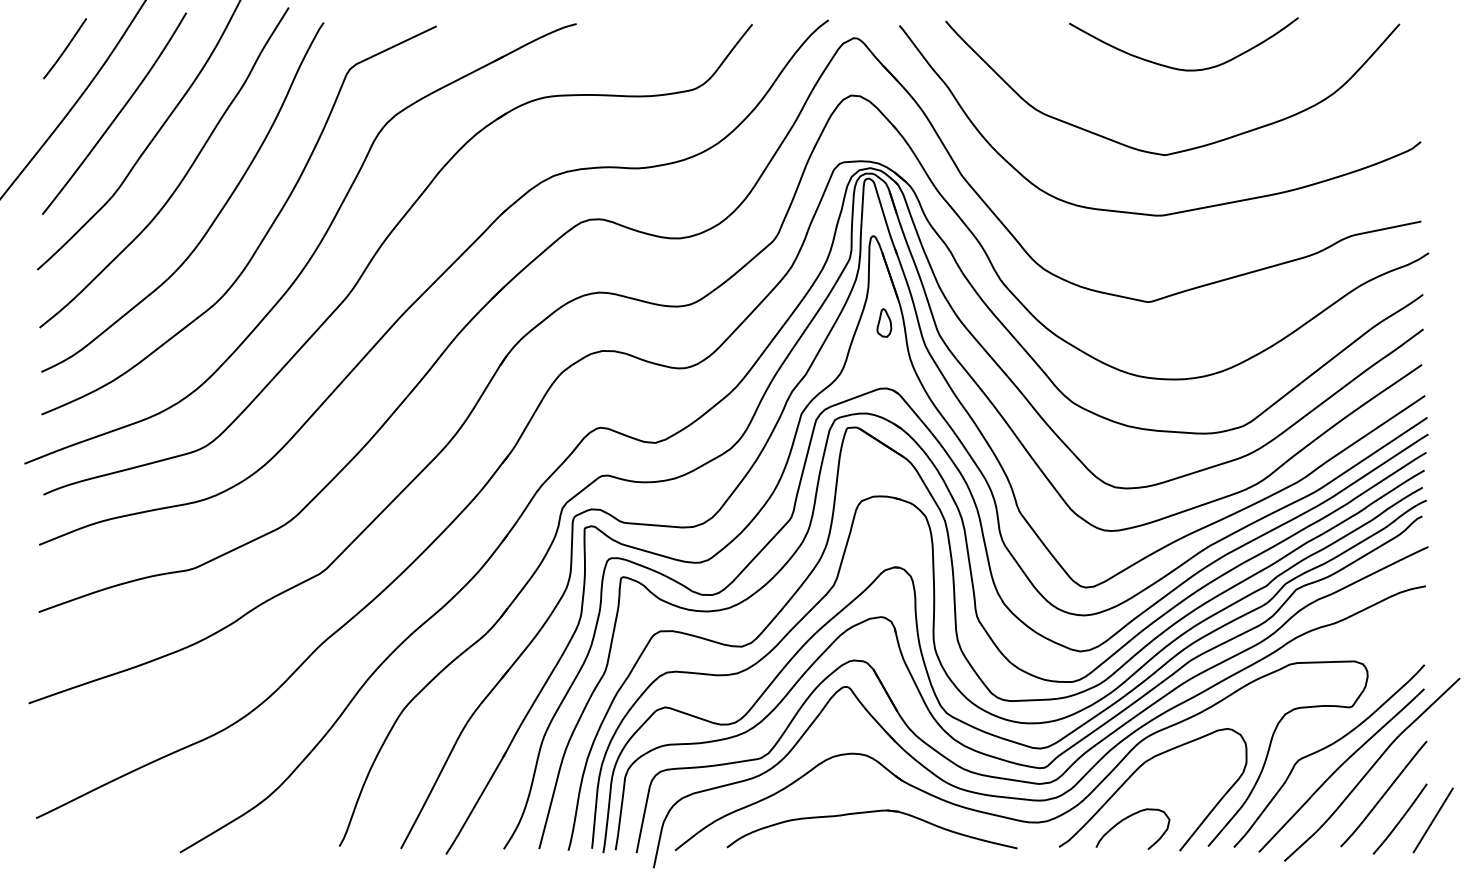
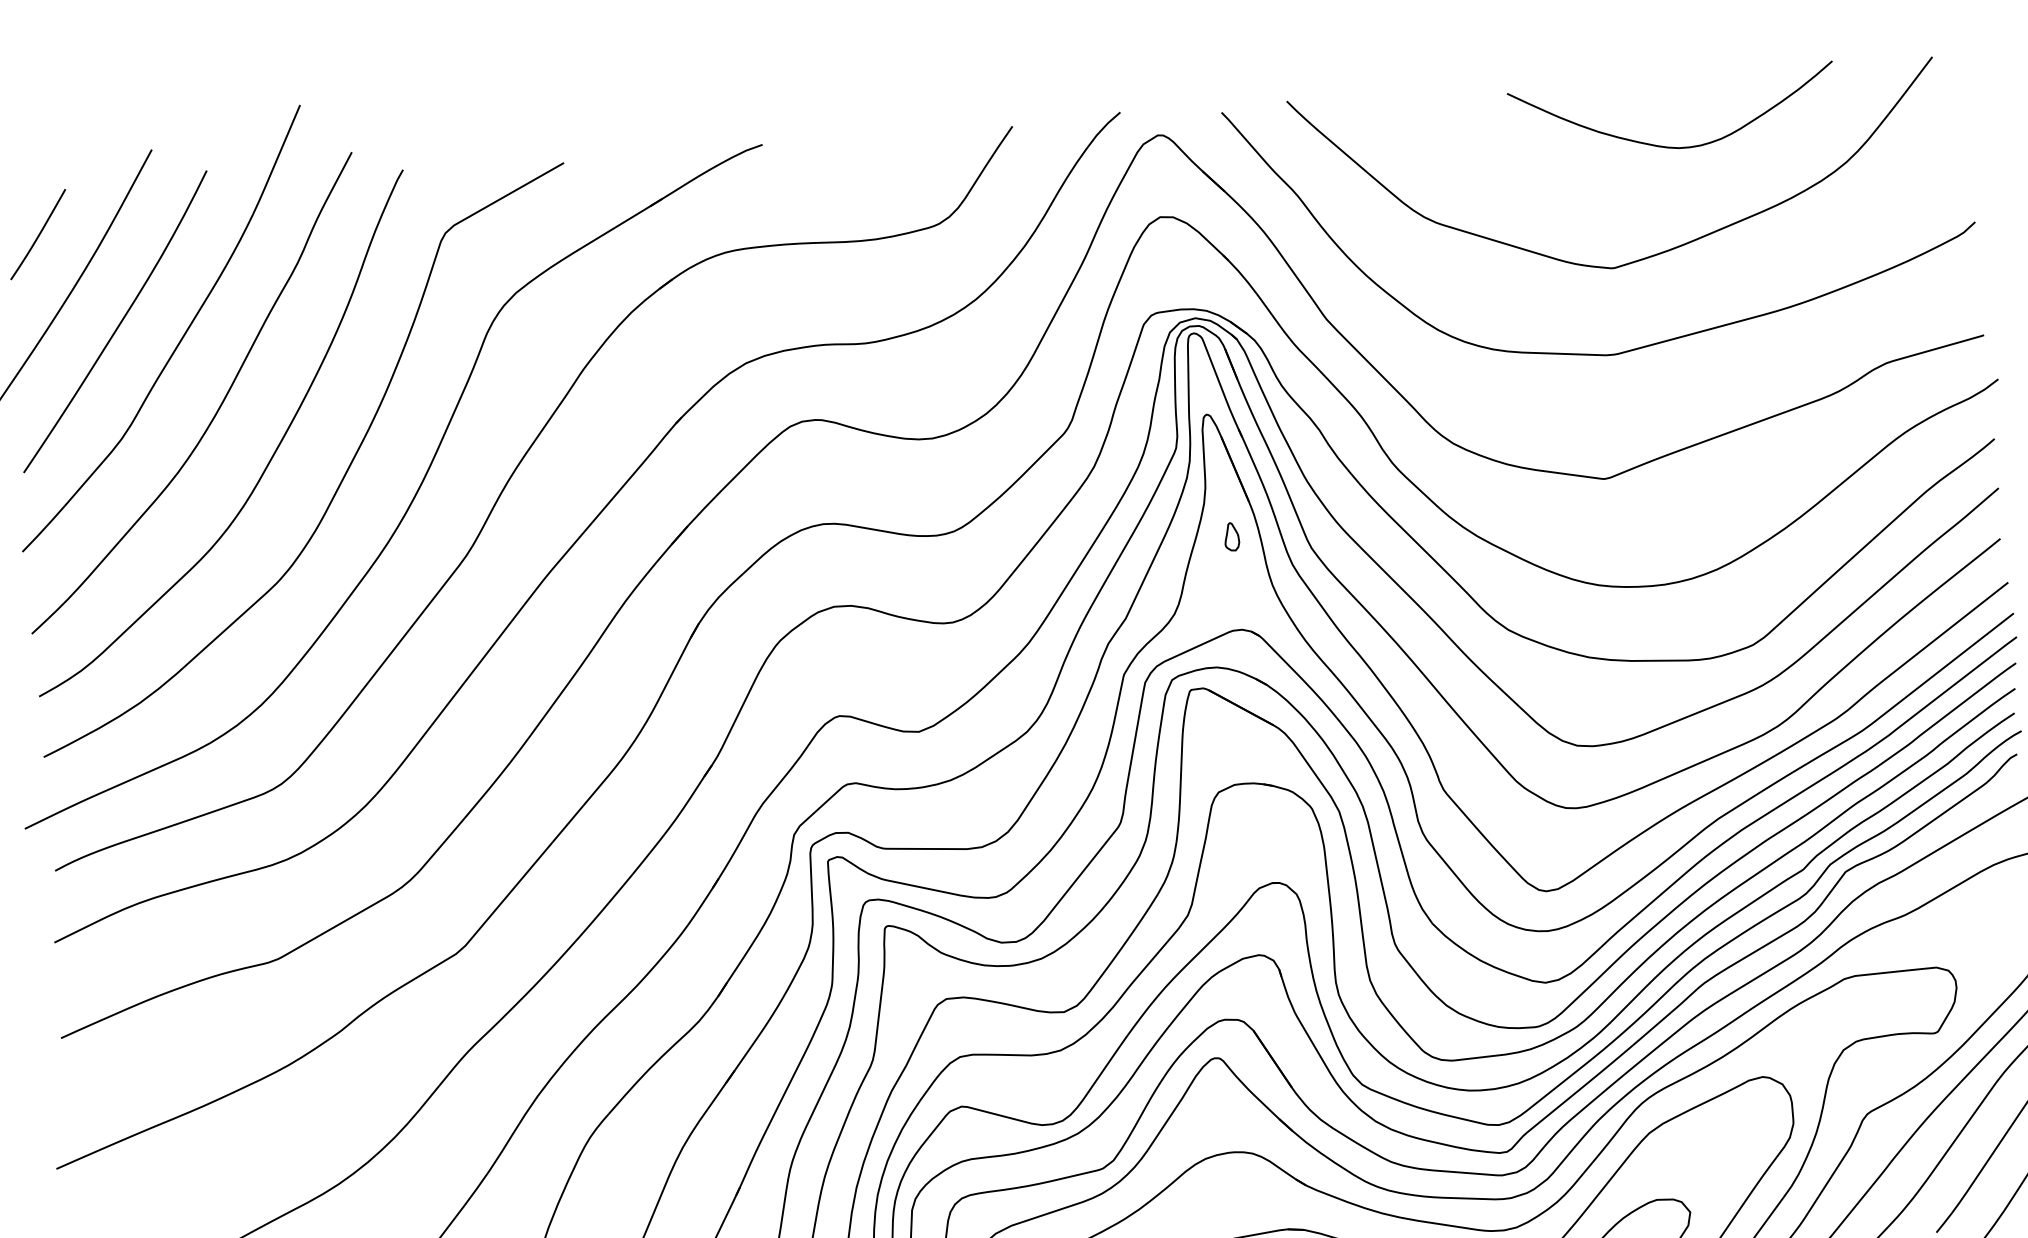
curve: (1180, 68) -> (1670, 145), moved
part: (884, 322) -> (1232, 536), size x0.7

